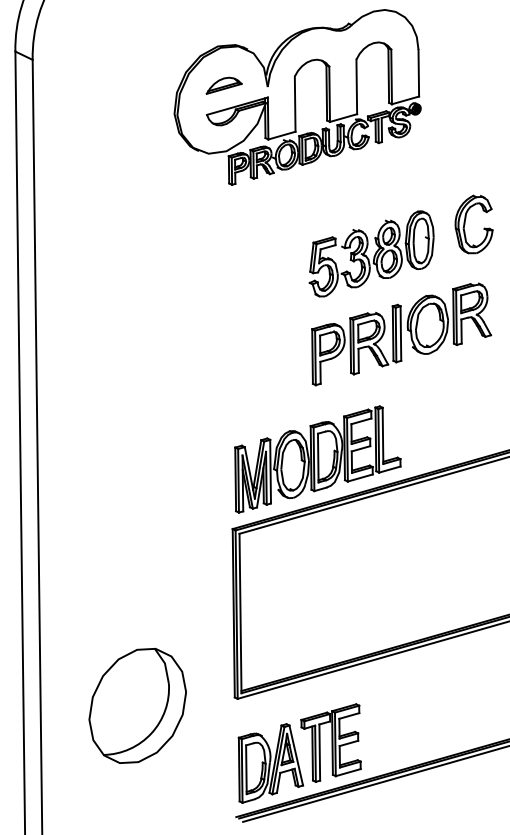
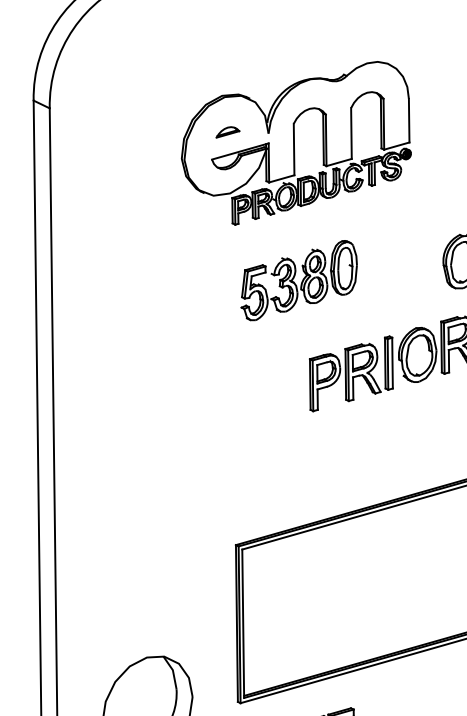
part: (223, 85) -> (227, 132), size x0.7
part: (371, 253) -> (299, 280), moved
part: (317, 459) -> (314, 480), removed

